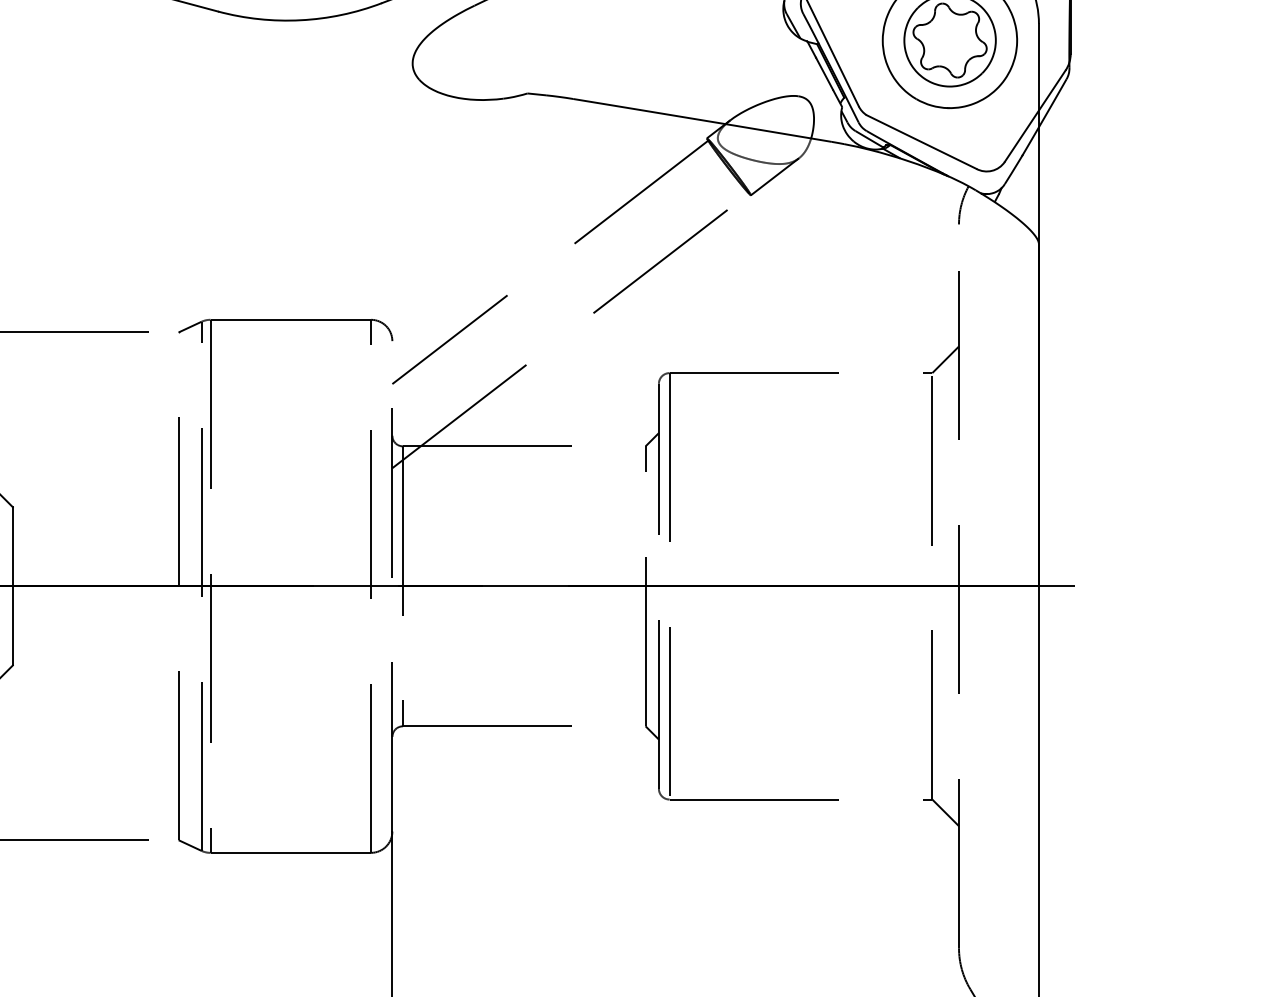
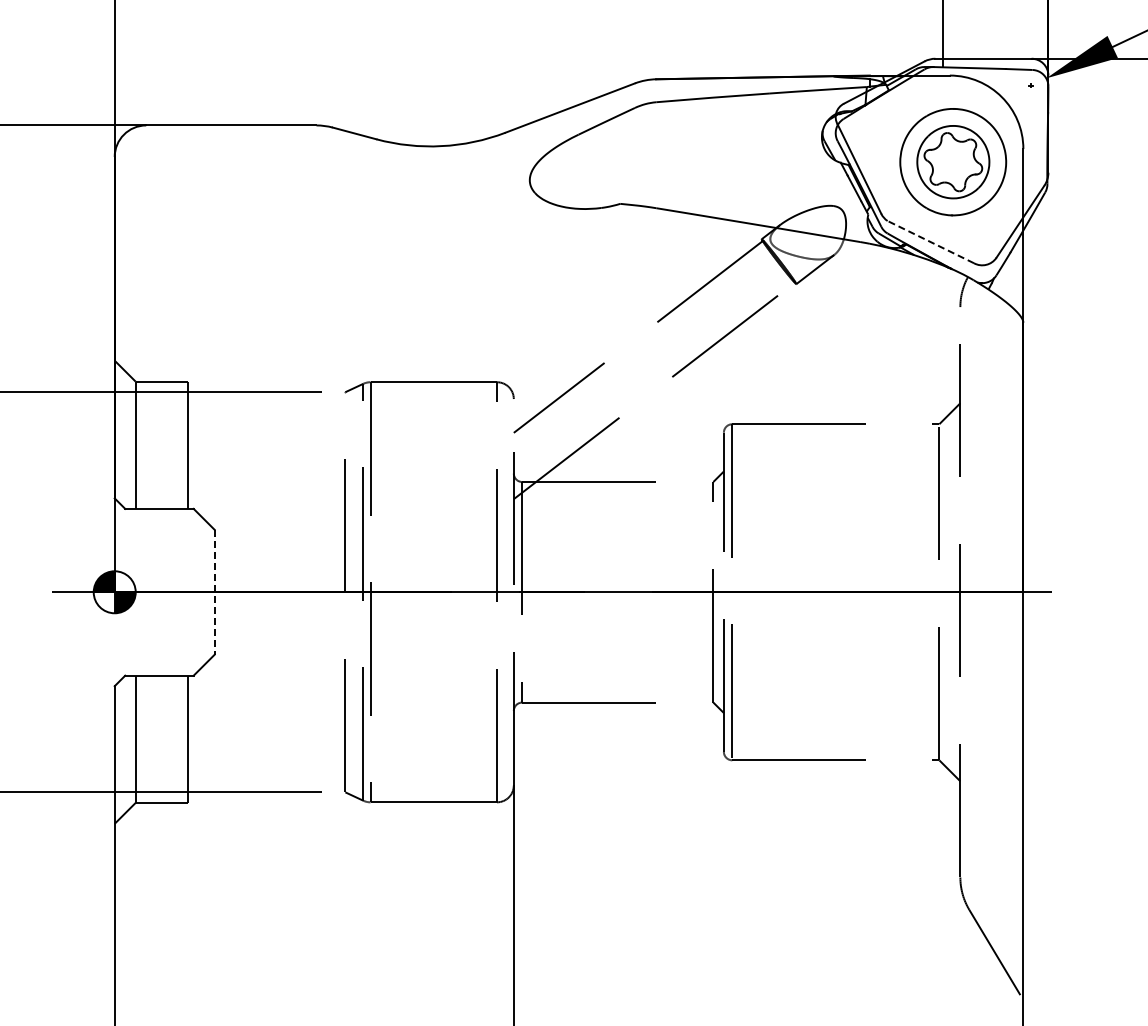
line: (921, 141) -> (930, 241), solid -> dashed
line: (12, 586) -> (214, 592), solid -> dashed

